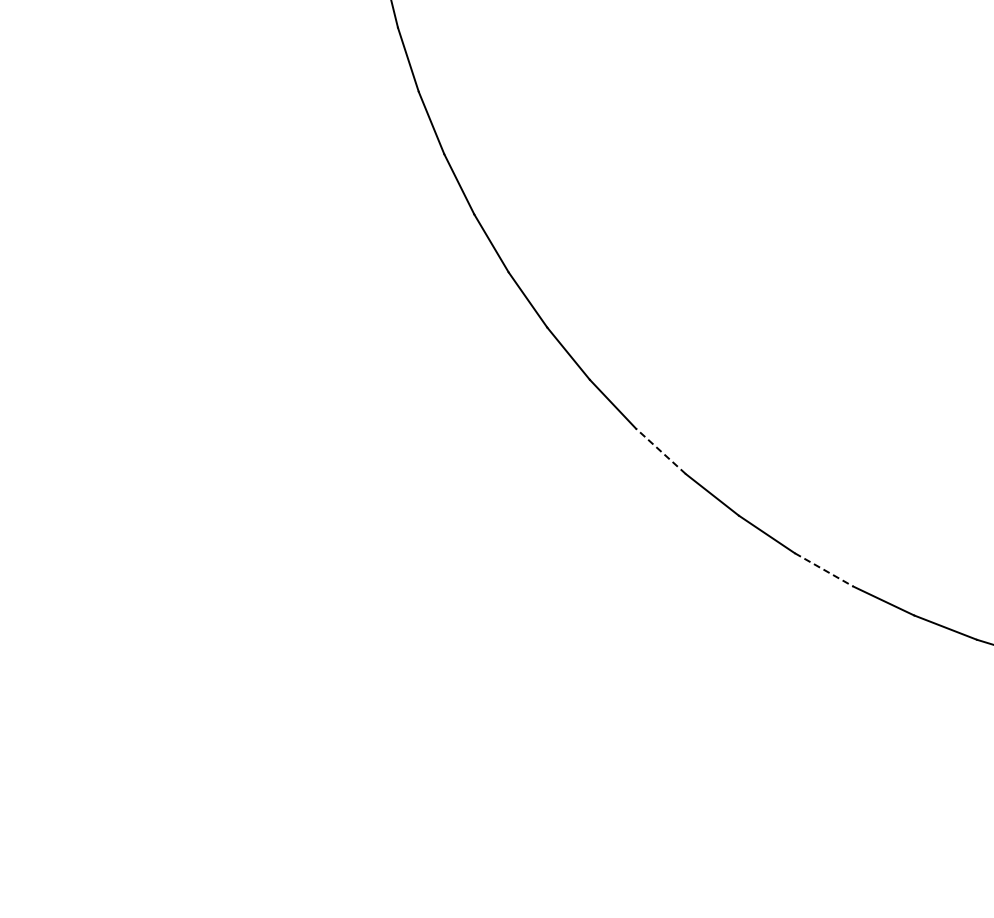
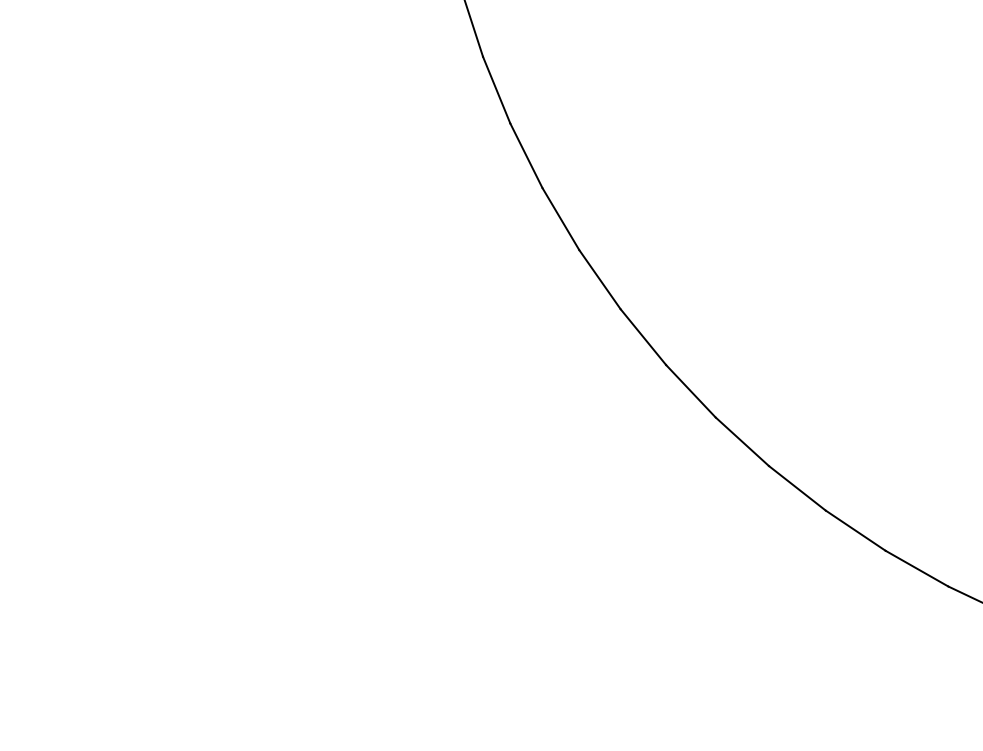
line: (661, 451) -> (742, 441), dashed -> solid
line: (824, 569) -> (917, 568), dashed -> solid

